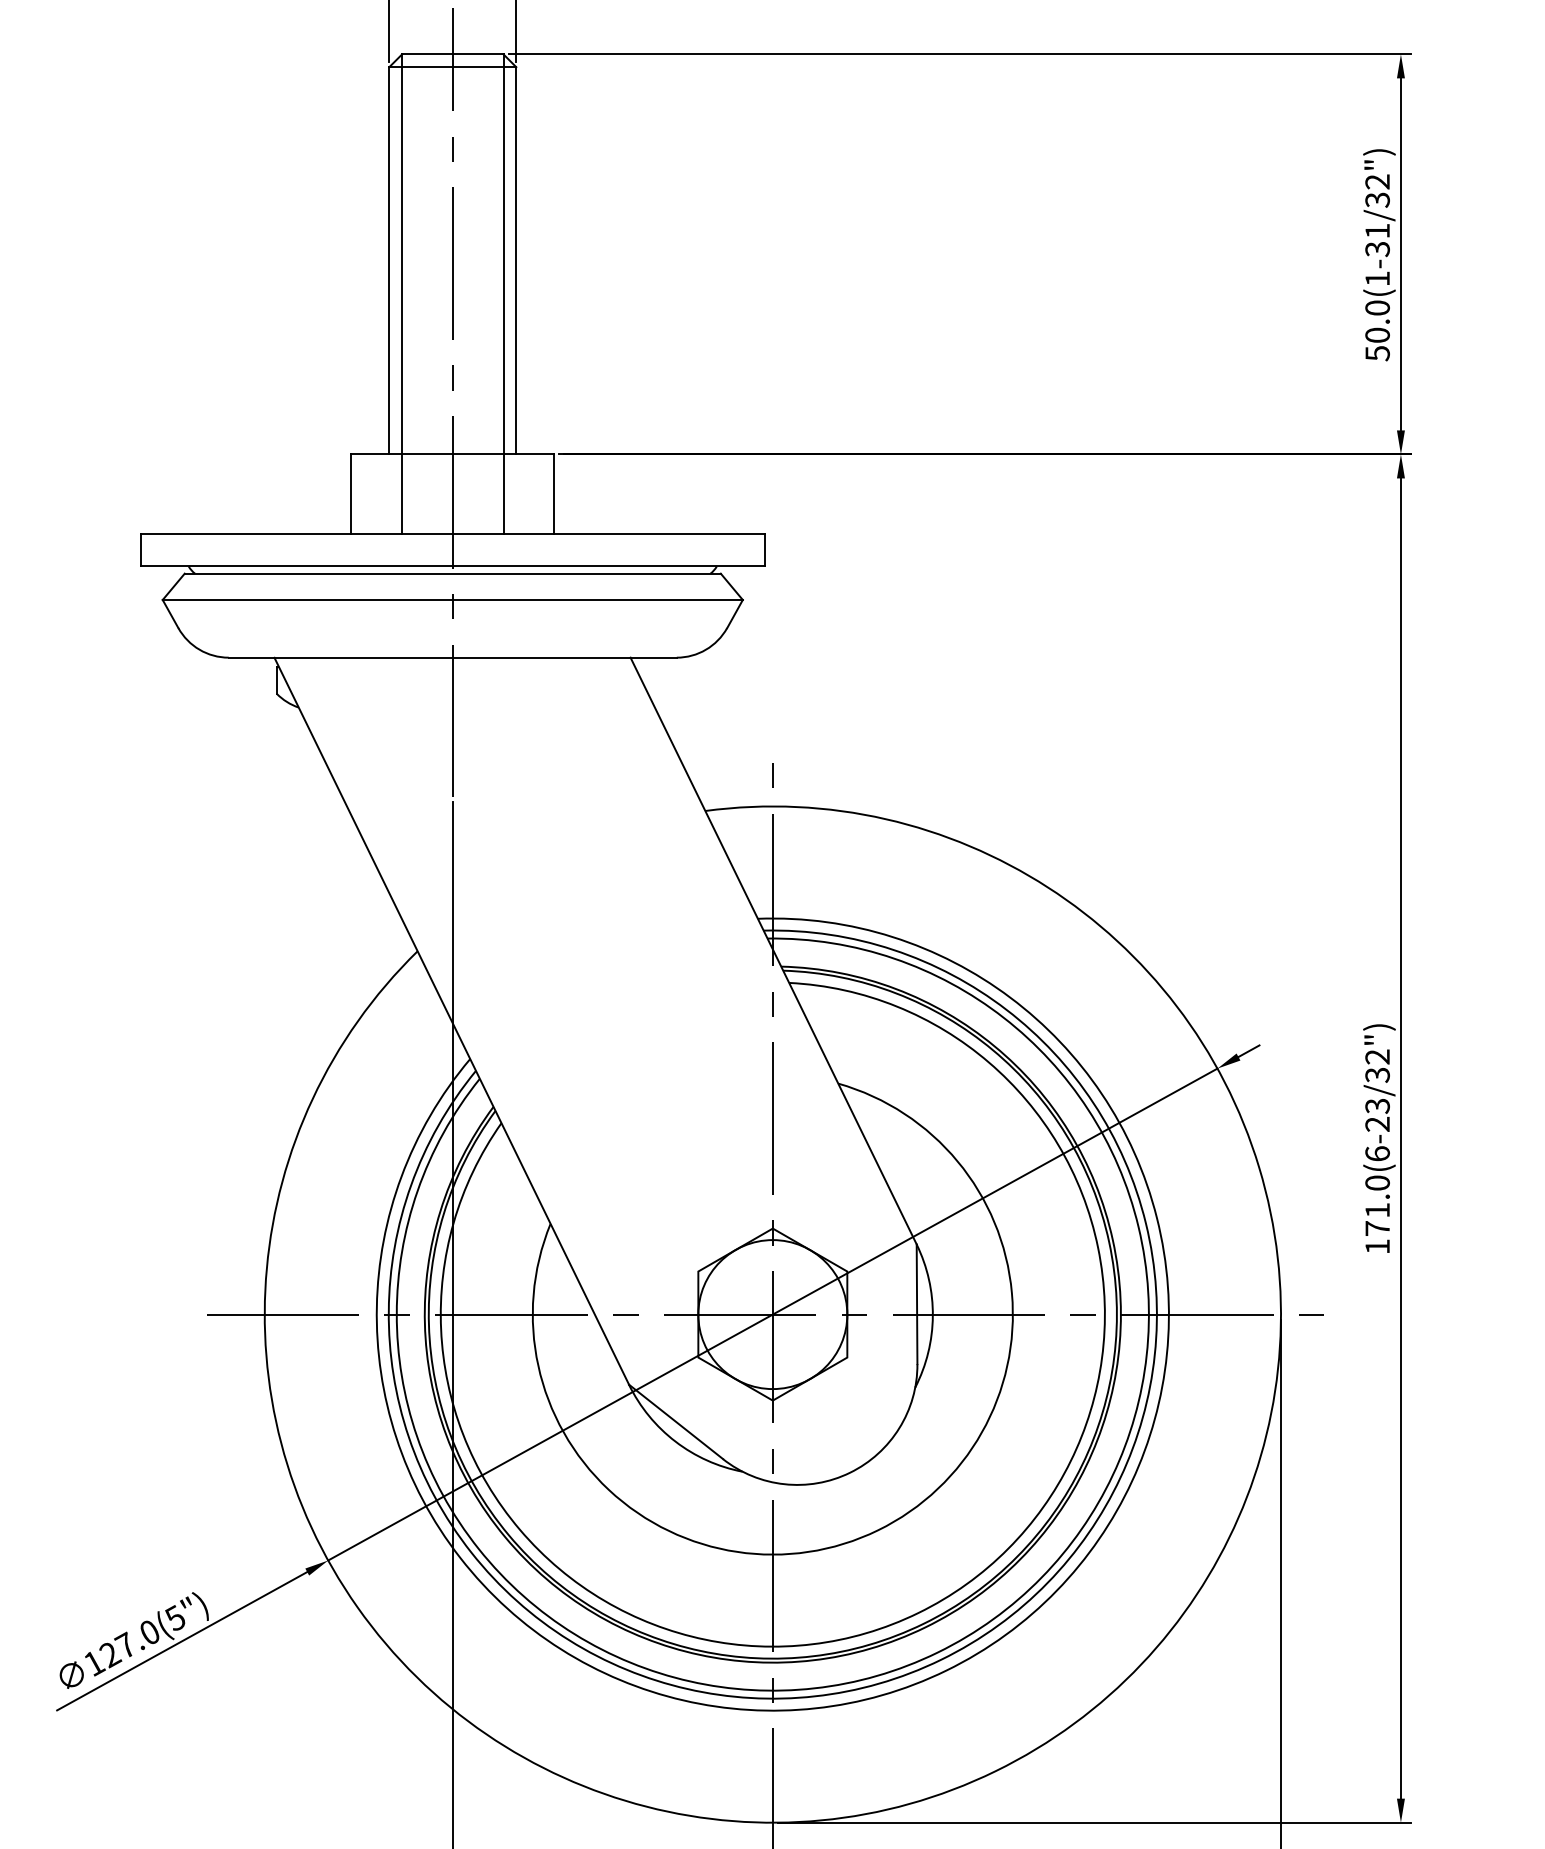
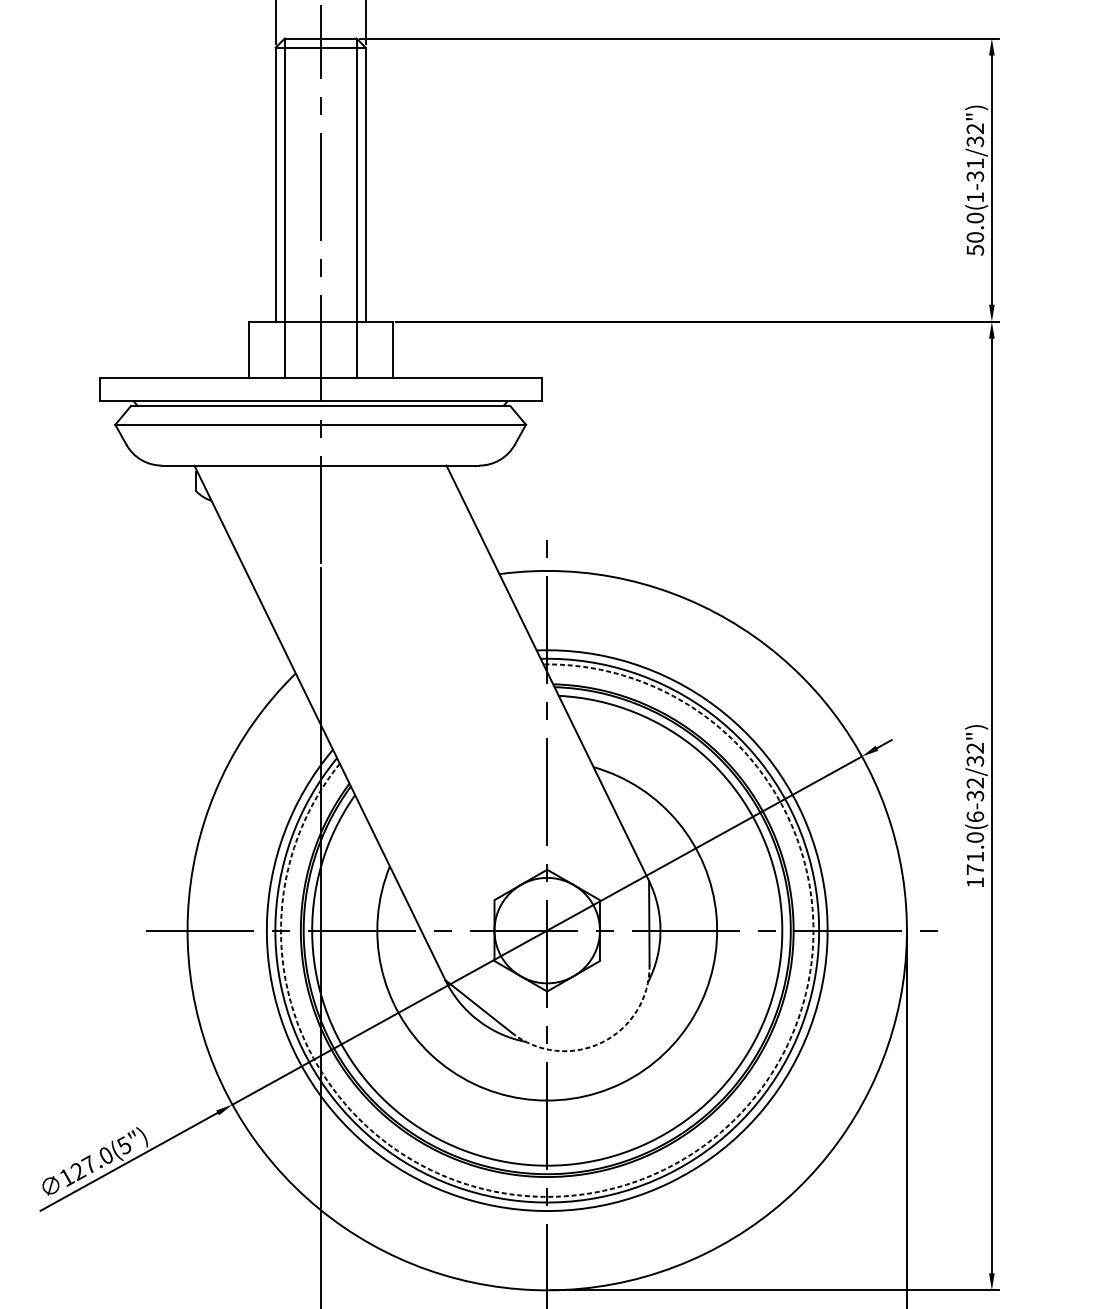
text: (1377, 1115) -> (975, 789), 171.0(6-23/32") -> 171.0(6-32/32")
arc: (850, 1472) -> (602, 1042), solid -> dashed
arc: (937, 1652) -> (663, 1169), solid -> dashed

